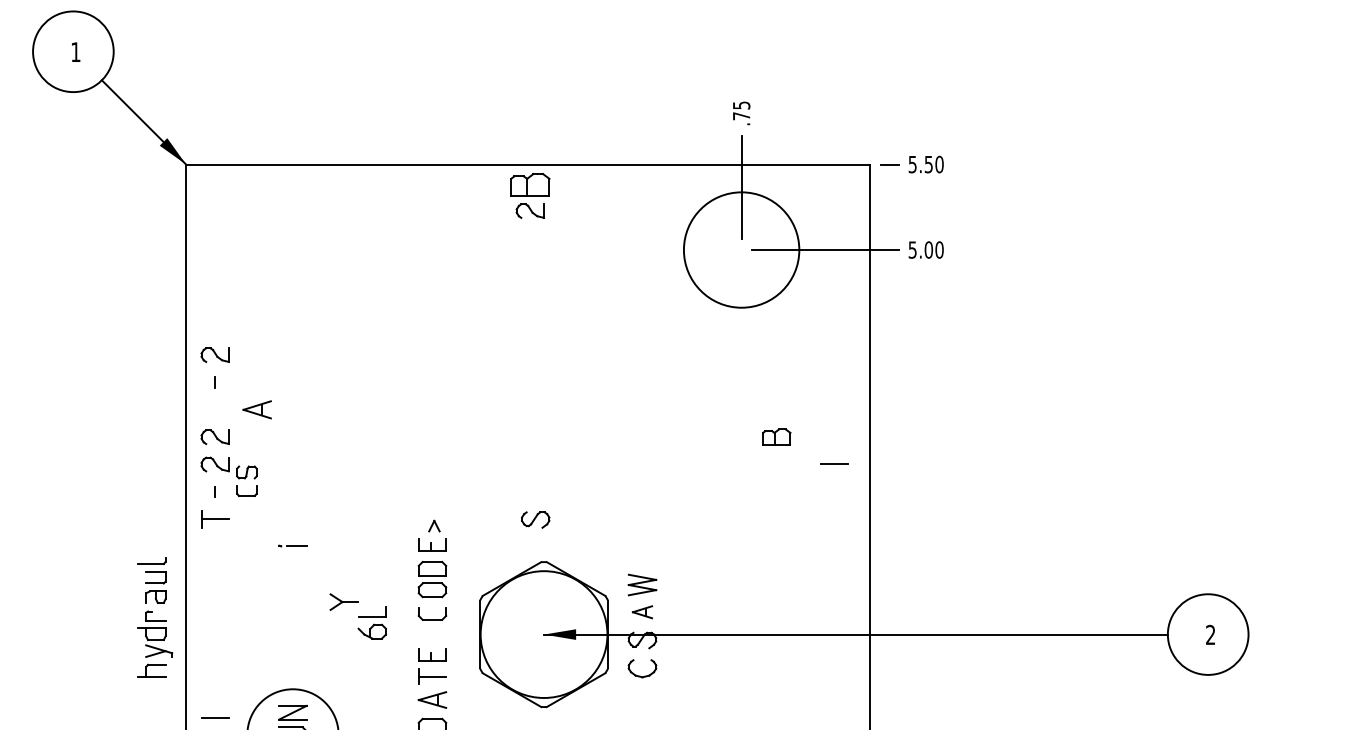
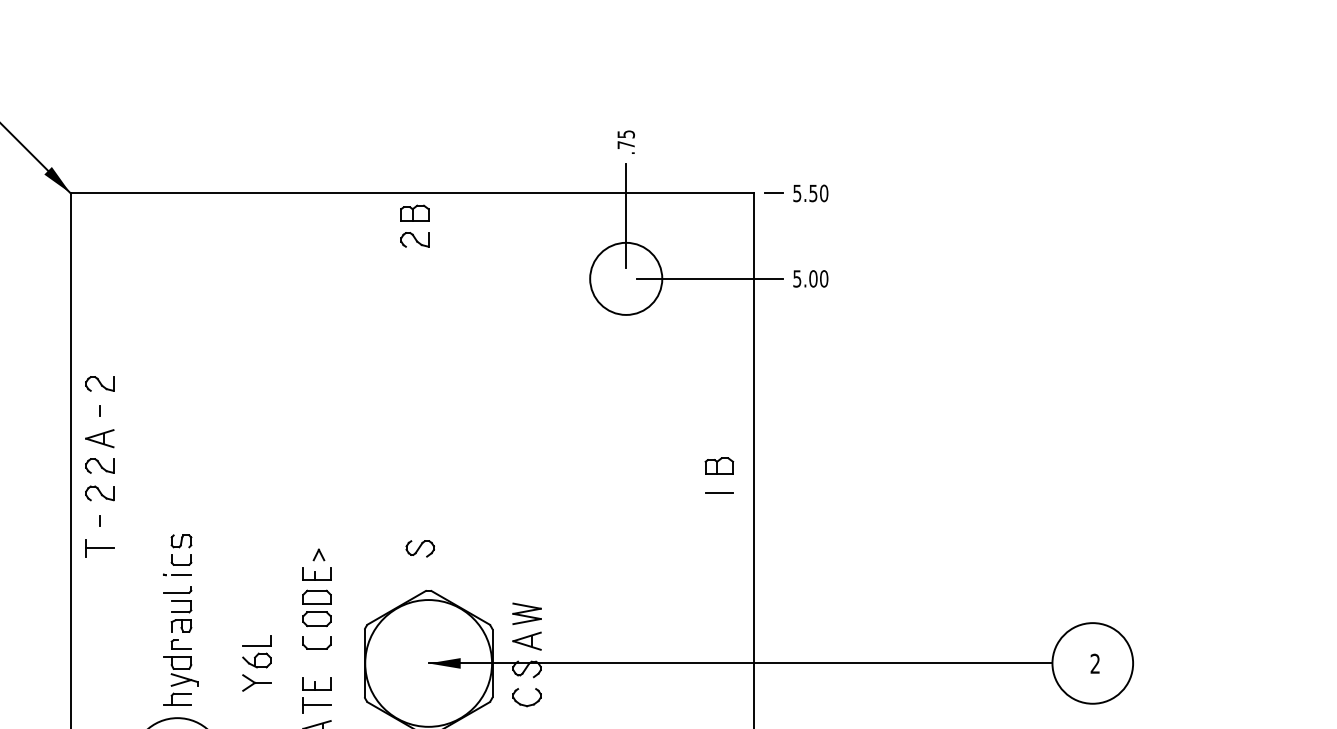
part: (530, 183) -> (415, 212), size x0.71
circle: (741, 249) -> (626, 278), size x0.62
part: (256, 409) -> (99, 438), moved
part: (776, 436) -> (719, 465), moved
part: (246, 480) -> (181, 549), moved
part: (343, 601) -> (256, 682), moved
part: (642, 611) -> (527, 640), size x1.43
part: (155, 617) -> (181, 646), moved

